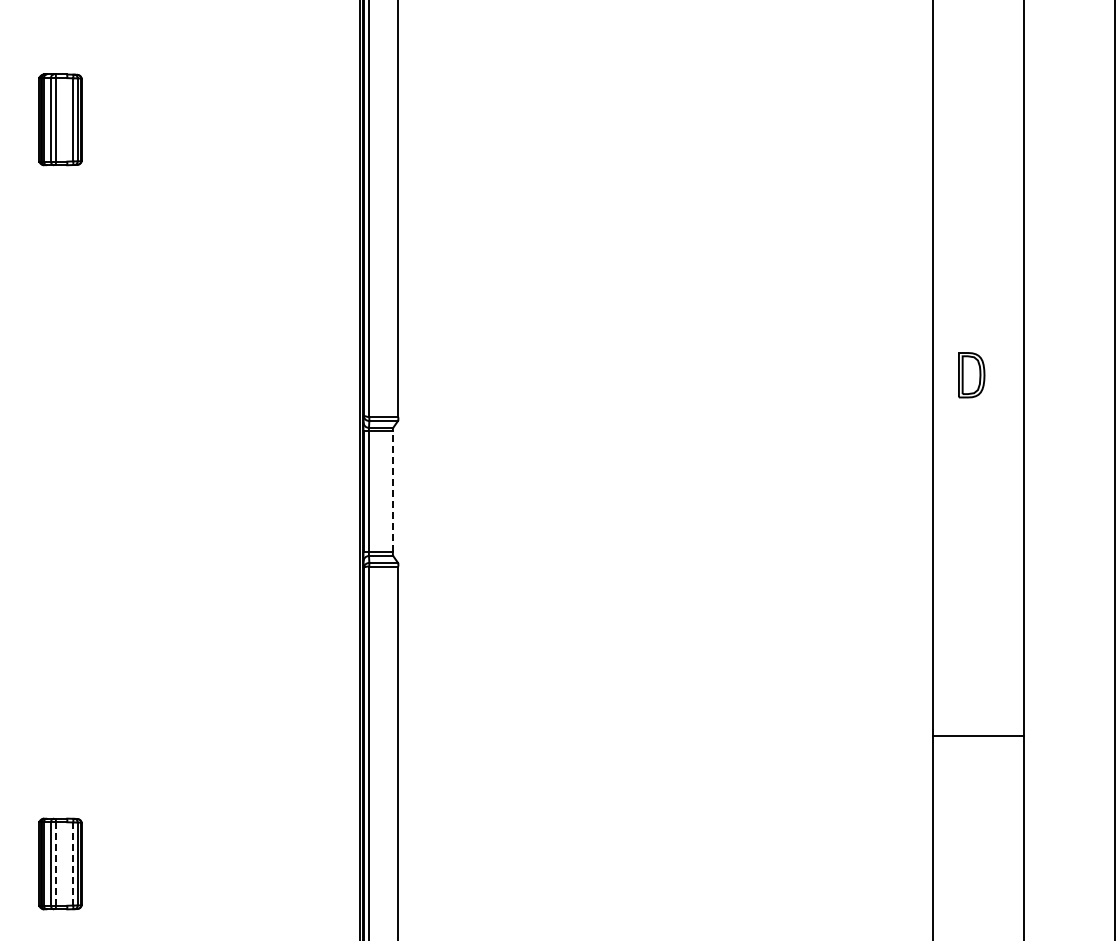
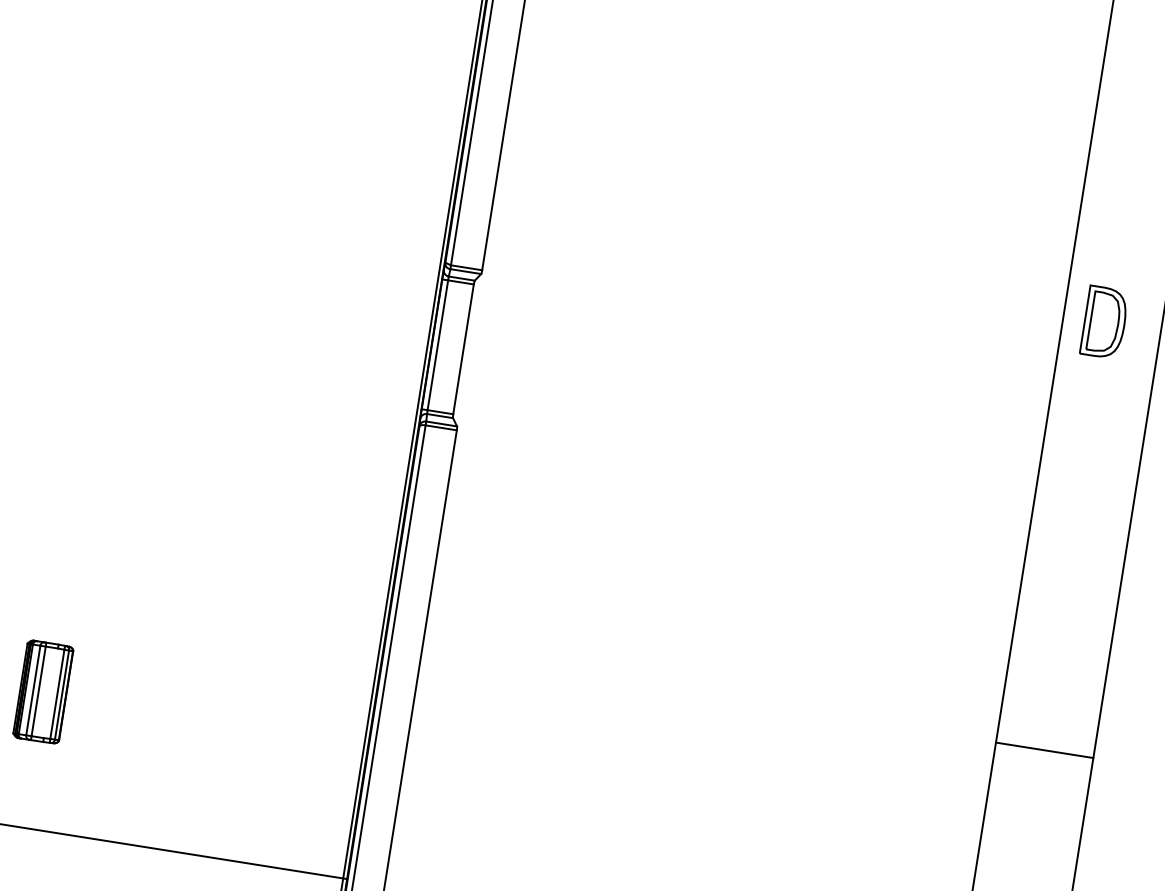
part: (971, 374) -> (1104, 321), size x1.43
line: (392, 491) -> (463, 348), dashed -> solid
line: (978, 735) -> (1044, 749), moved
line: (55, 864) -> (38, 691), dashed -> solid
line: (73, 864) -> (57, 694), dashed -> solid

